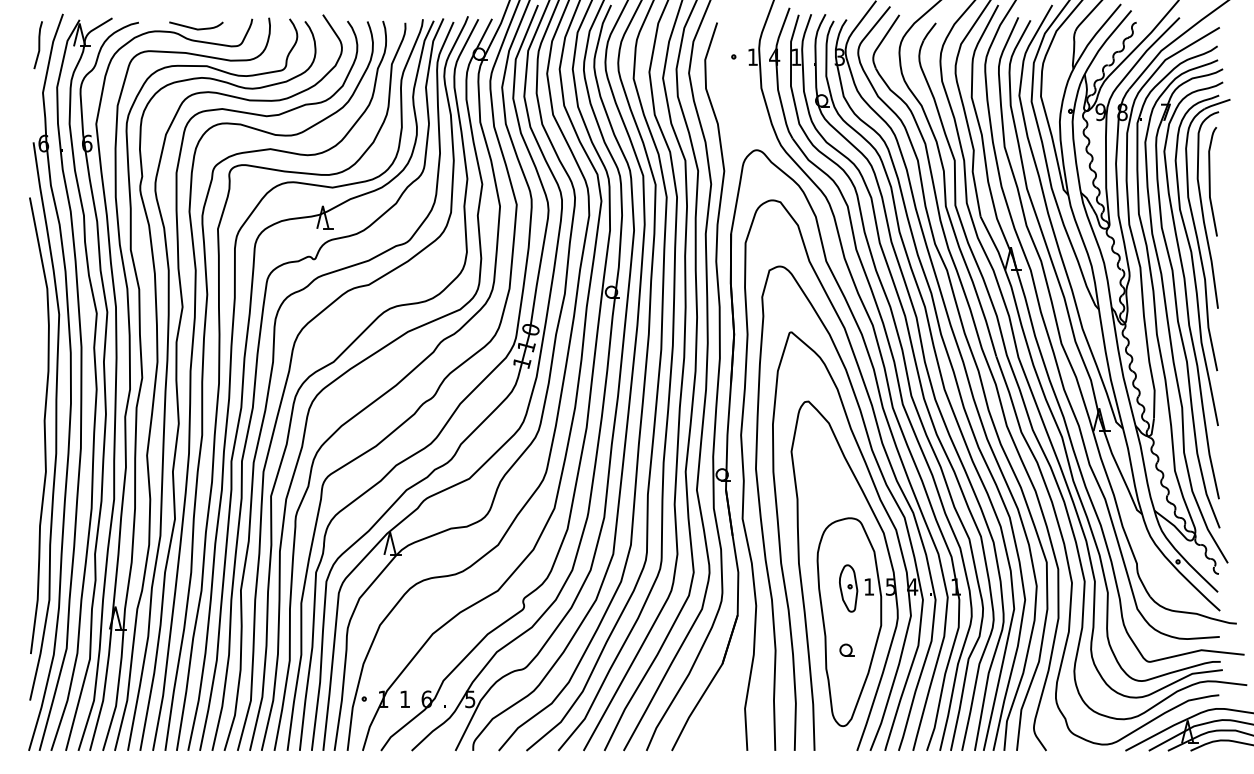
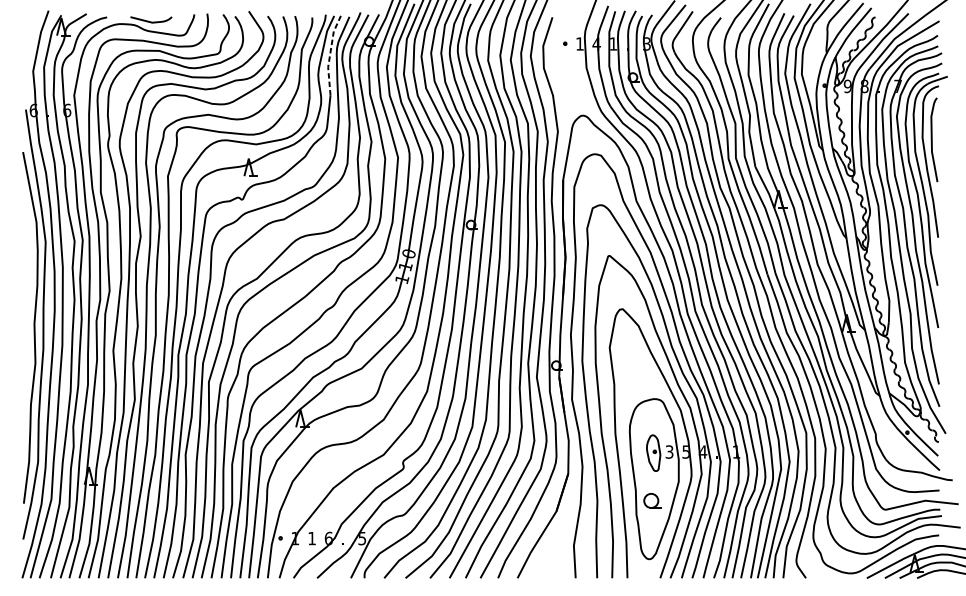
line: (38, 45) -> (29, 34), removed
line: (428, 69) -> (330, 53), solid -> dashed
text: (869, 586) -> (669, 451), 1 -> 3
part: (846, 649) -> (652, 500), size x1.6

